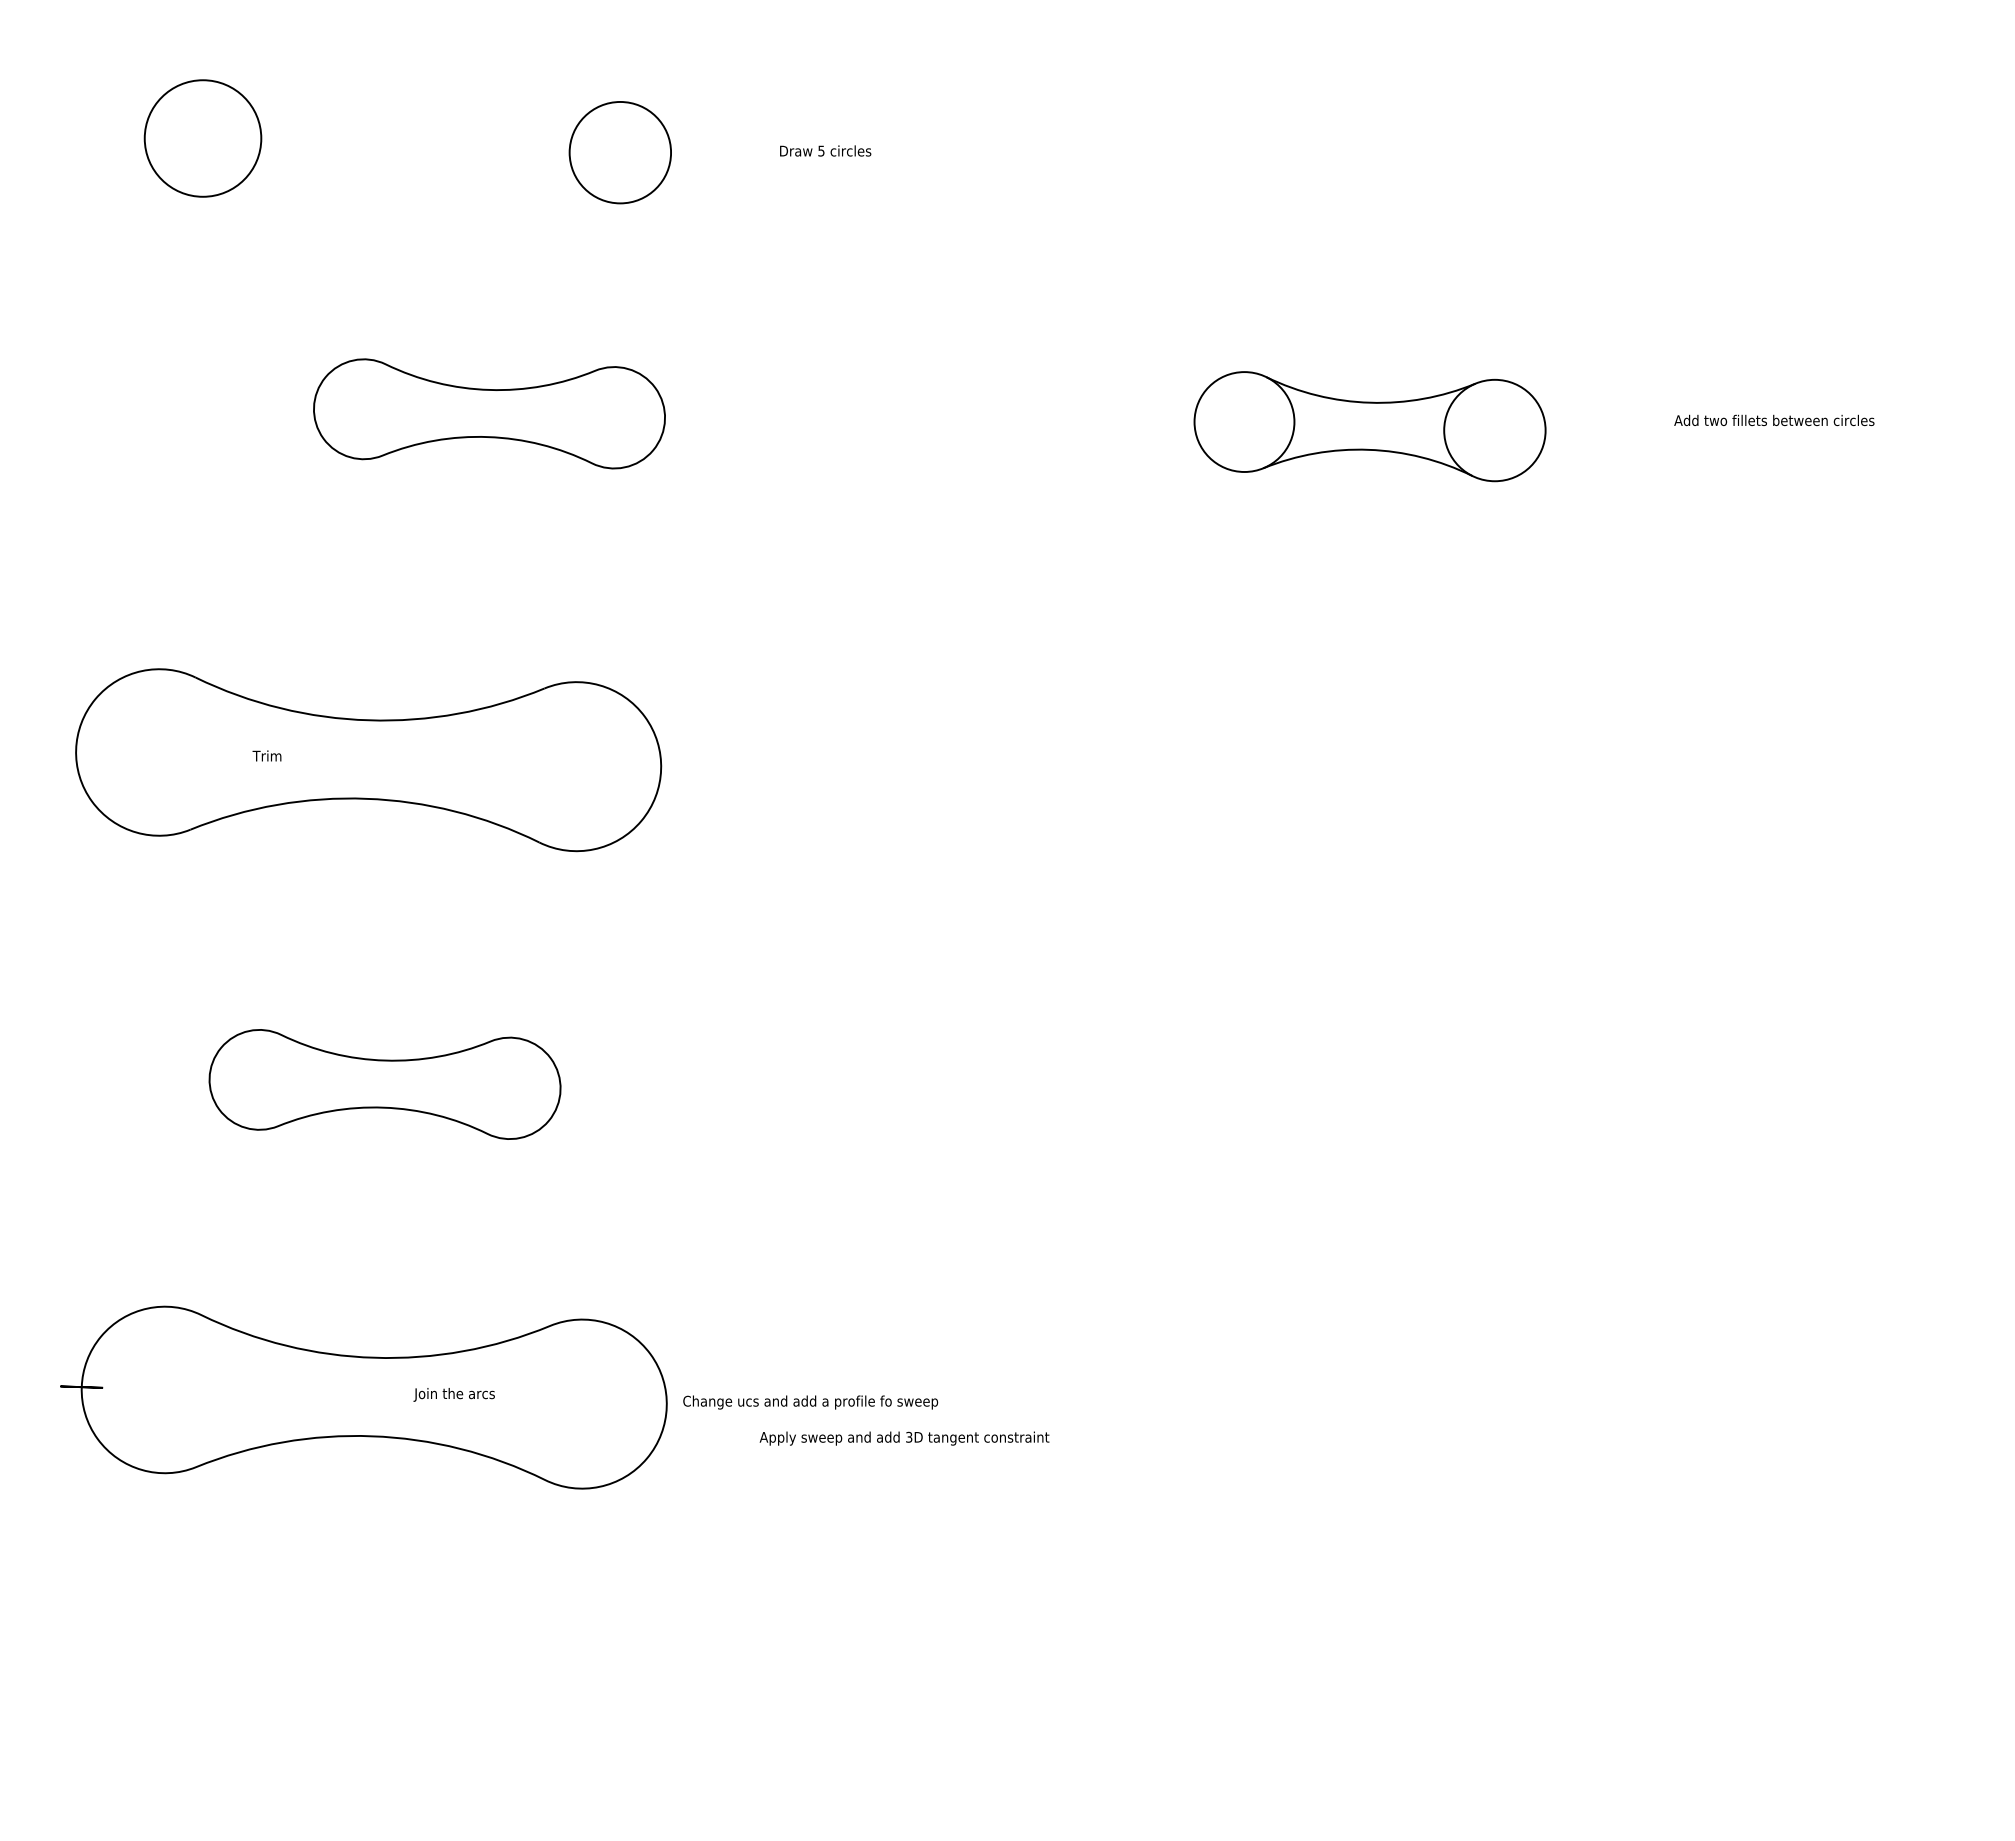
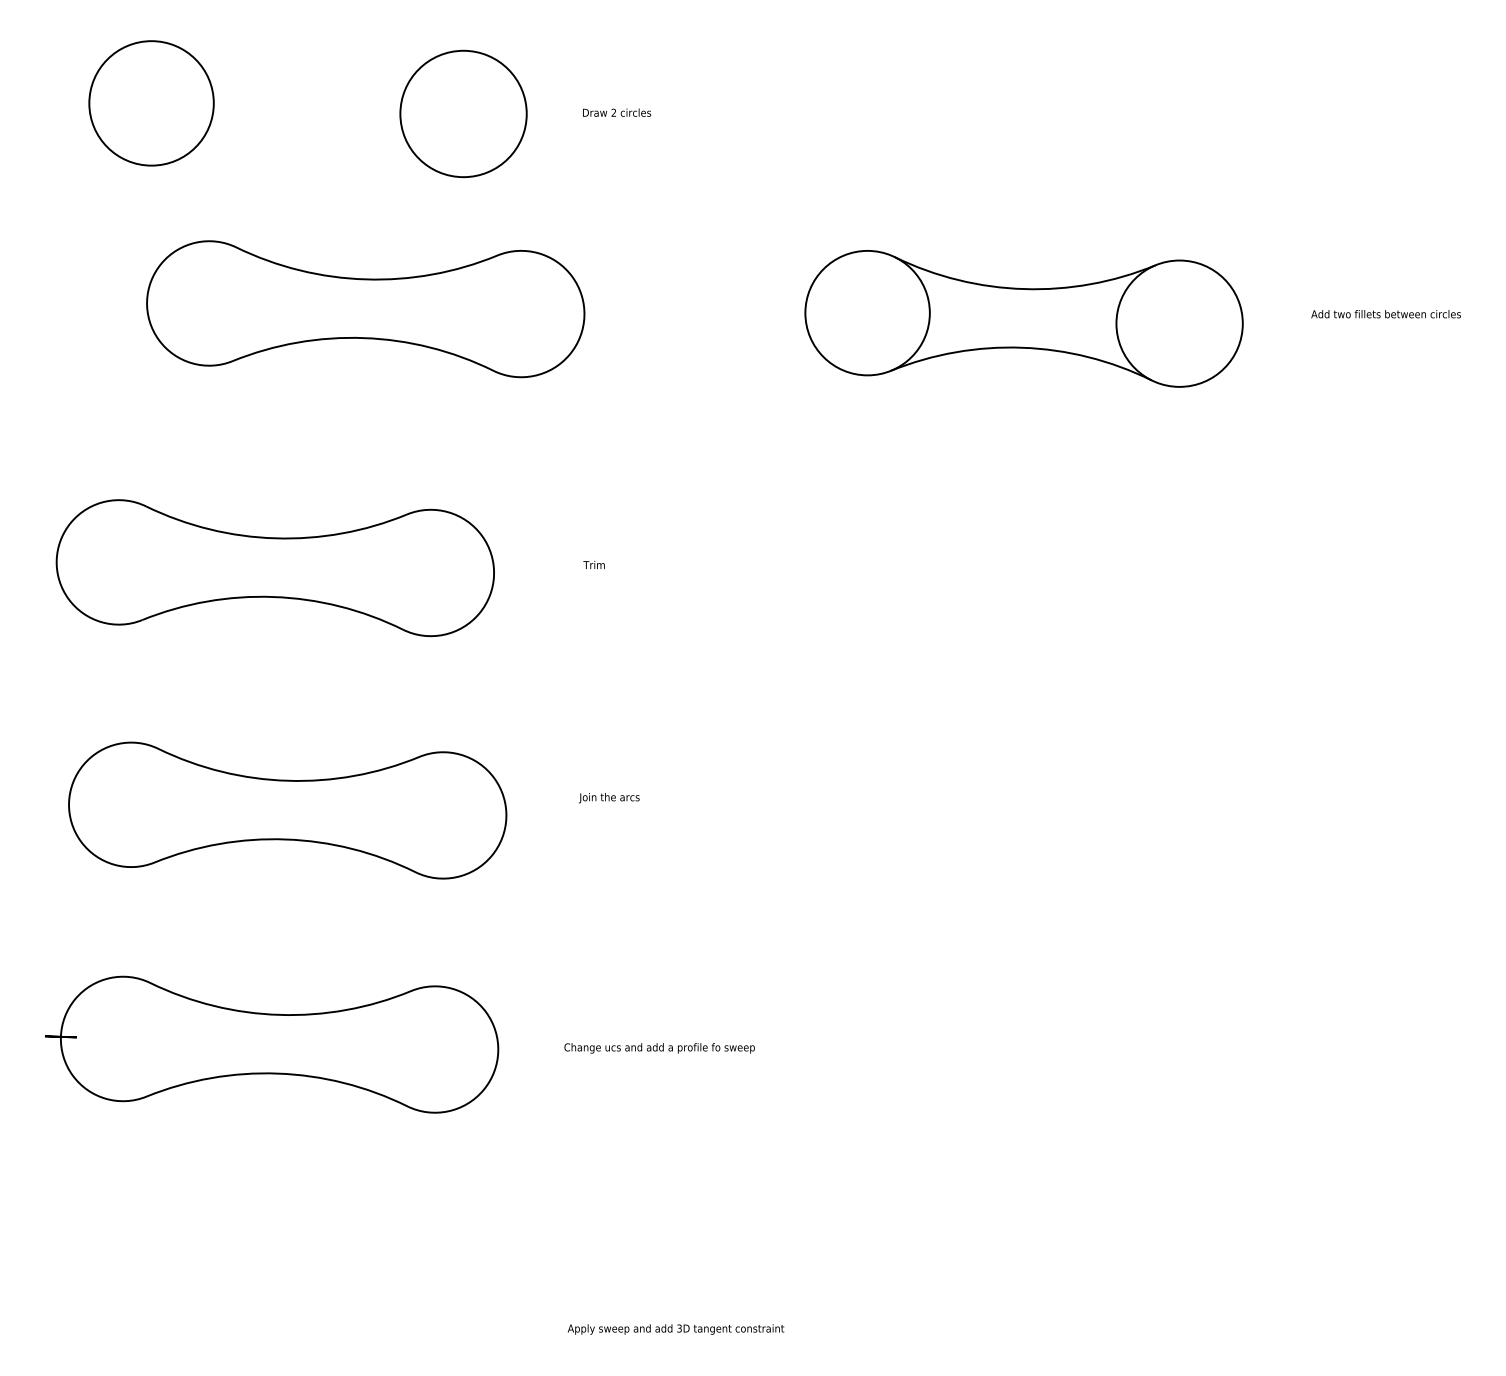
circle: (202, 138) -> (151, 103), size x1.43
text: (821, 150) -> (613, 112), 5 -> 2
circle: (619, 152) -> (462, 113), size x1.67
part: (489, 413) -> (365, 308), size x1.67
text: (1774, 420) -> (1386, 314), moved
part: (1369, 426) -> (1023, 318), size x1.67
text: (266, 755) -> (593, 564), moved
part: (384, 1084) -> (287, 810), size x1.67
text: (453, 1394) -> (608, 797), moved
text: (810, 1402) -> (659, 1048), moved
text: (904, 1438) -> (675, 1329), moved

